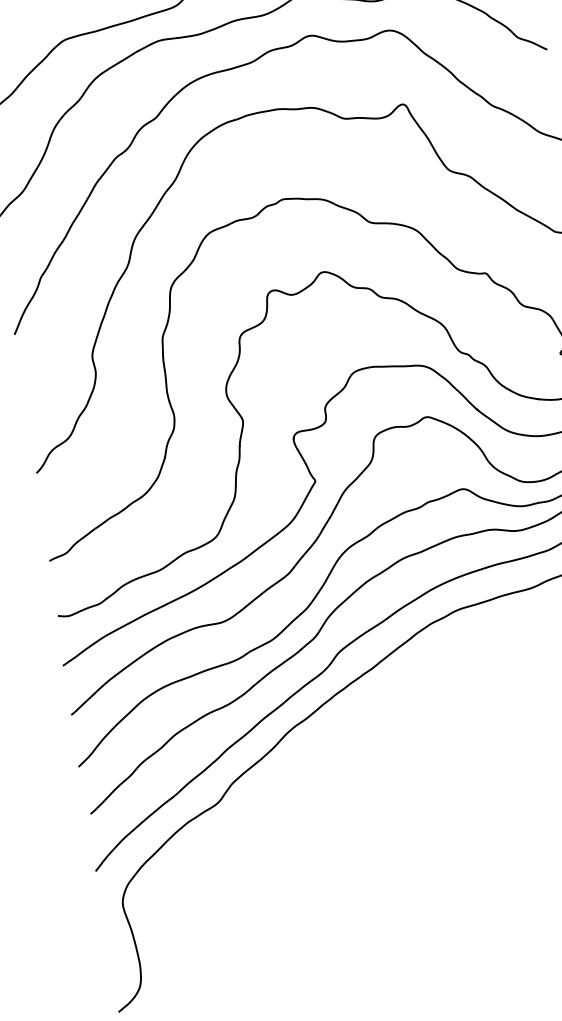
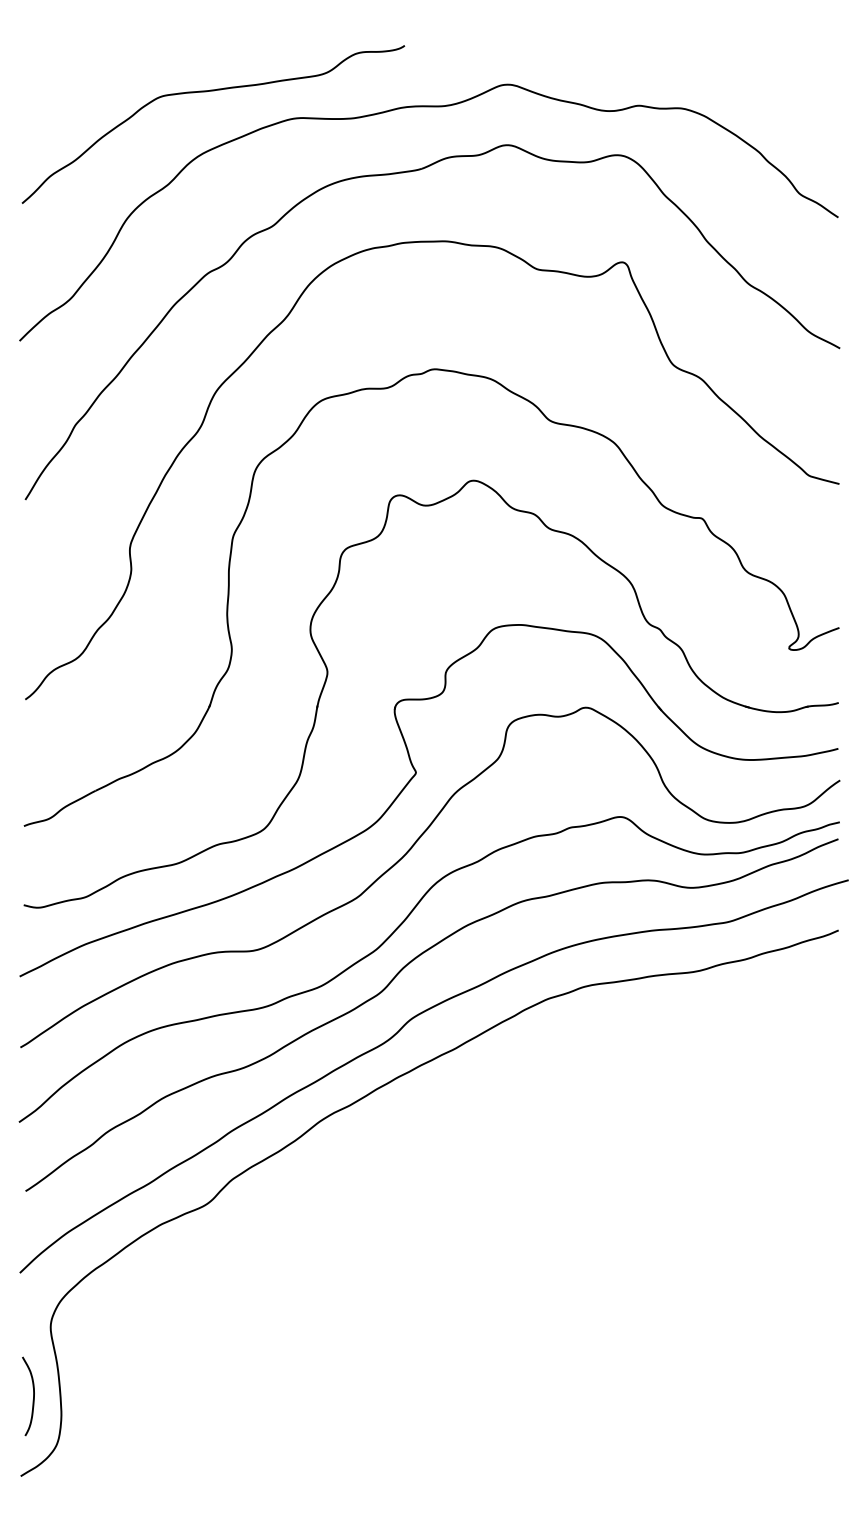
curve: (118, 955) -> (33, 1396), added

